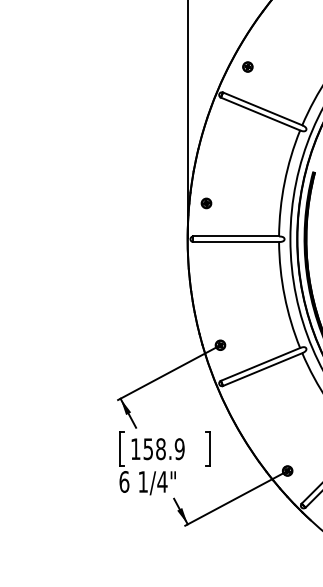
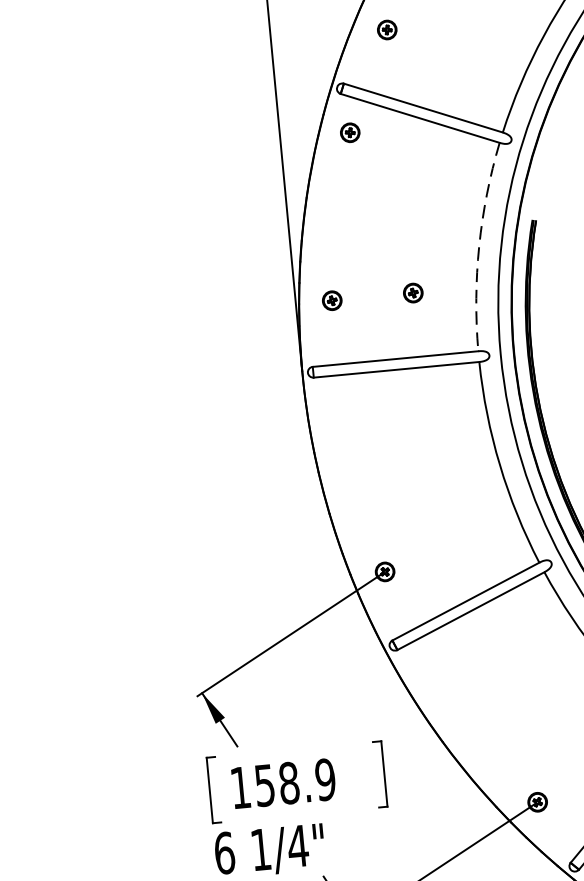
part: (223, 117) -> (349, 131), added
arc: (284, 182) -> (478, 246), solid -> dashed
part: (248, 203) -> (413, 293), added

